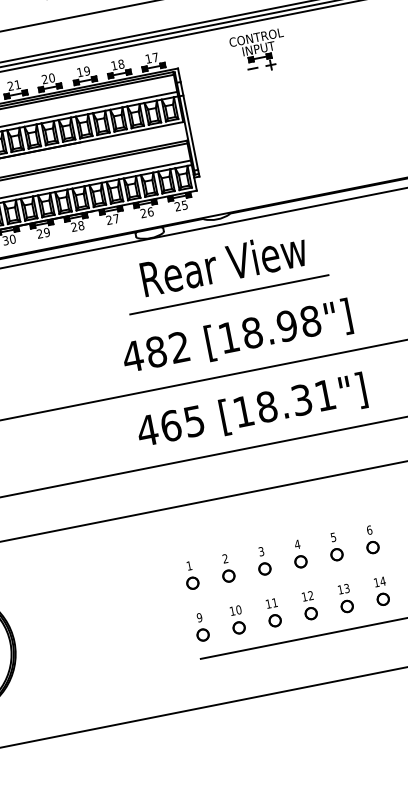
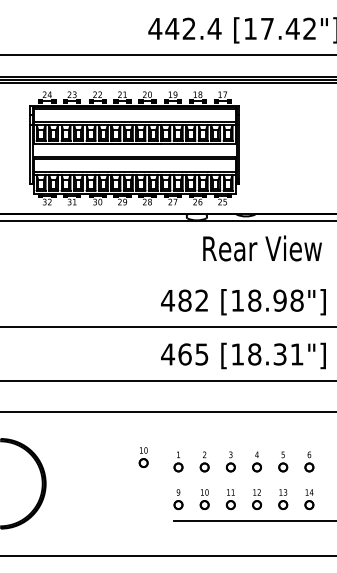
part: (259, 52) -> (298, 105), removed
text: (224, 263) -> (262, 248), moved
line: (228, 294) -> (243, 270), removed
part: (141, 579) -> (143, 457), added

